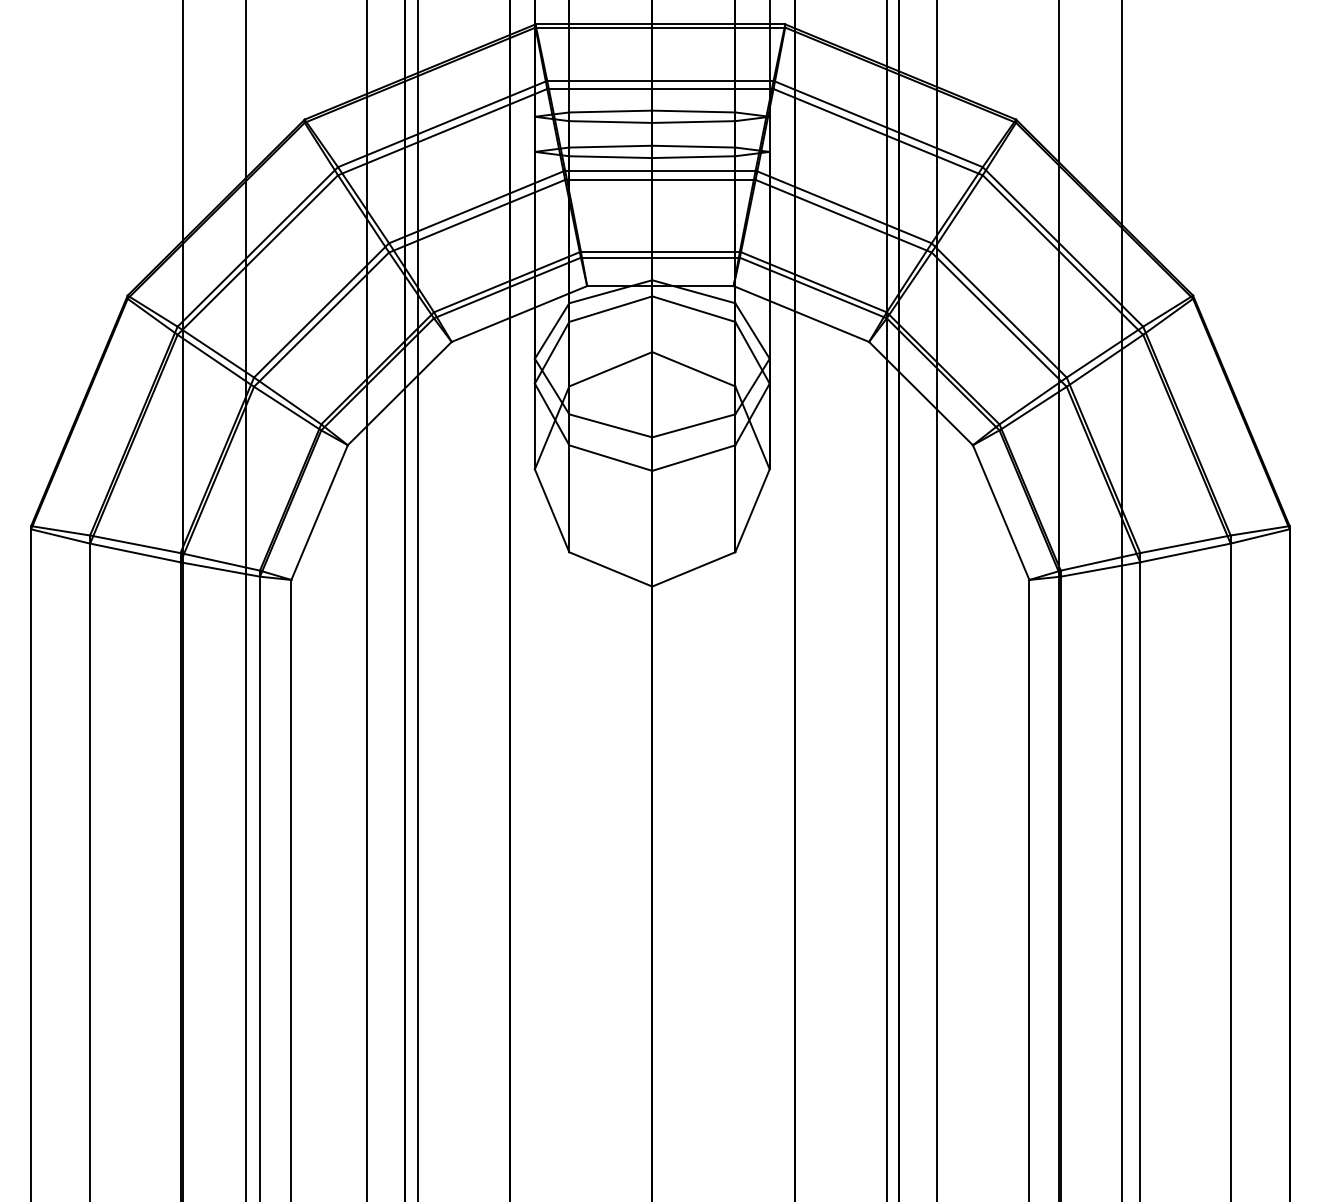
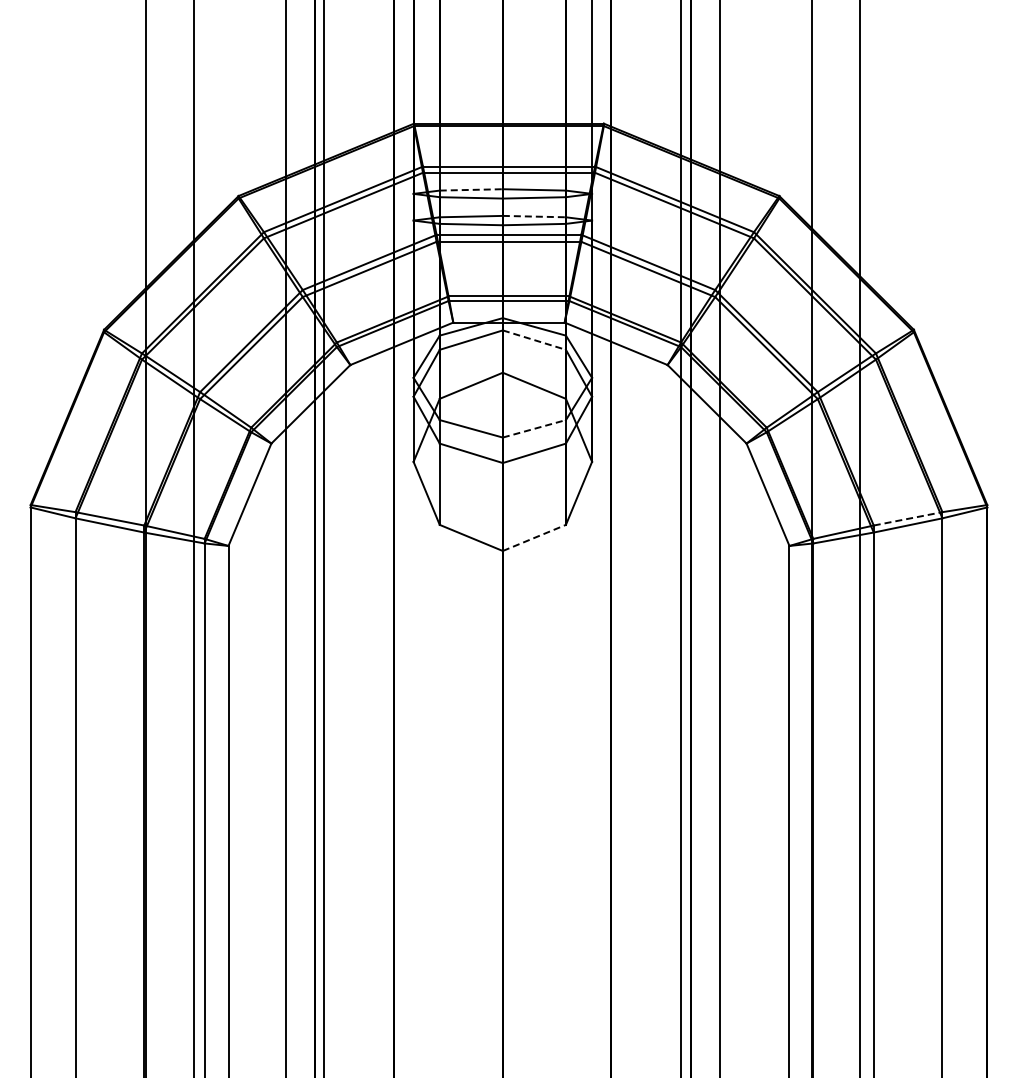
line: (611, 111) -> (471, 189), solid -> dashed
line: (693, 146) -> (534, 216), solid -> dashed
line: (693, 309) -> (534, 340), solid -> dashed
line: (693, 425) -> (534, 428), solid -> dashed
line: (1185, 543) -> (908, 518), solid -> dashed
line: (693, 568) -> (534, 537), solid -> dashed

